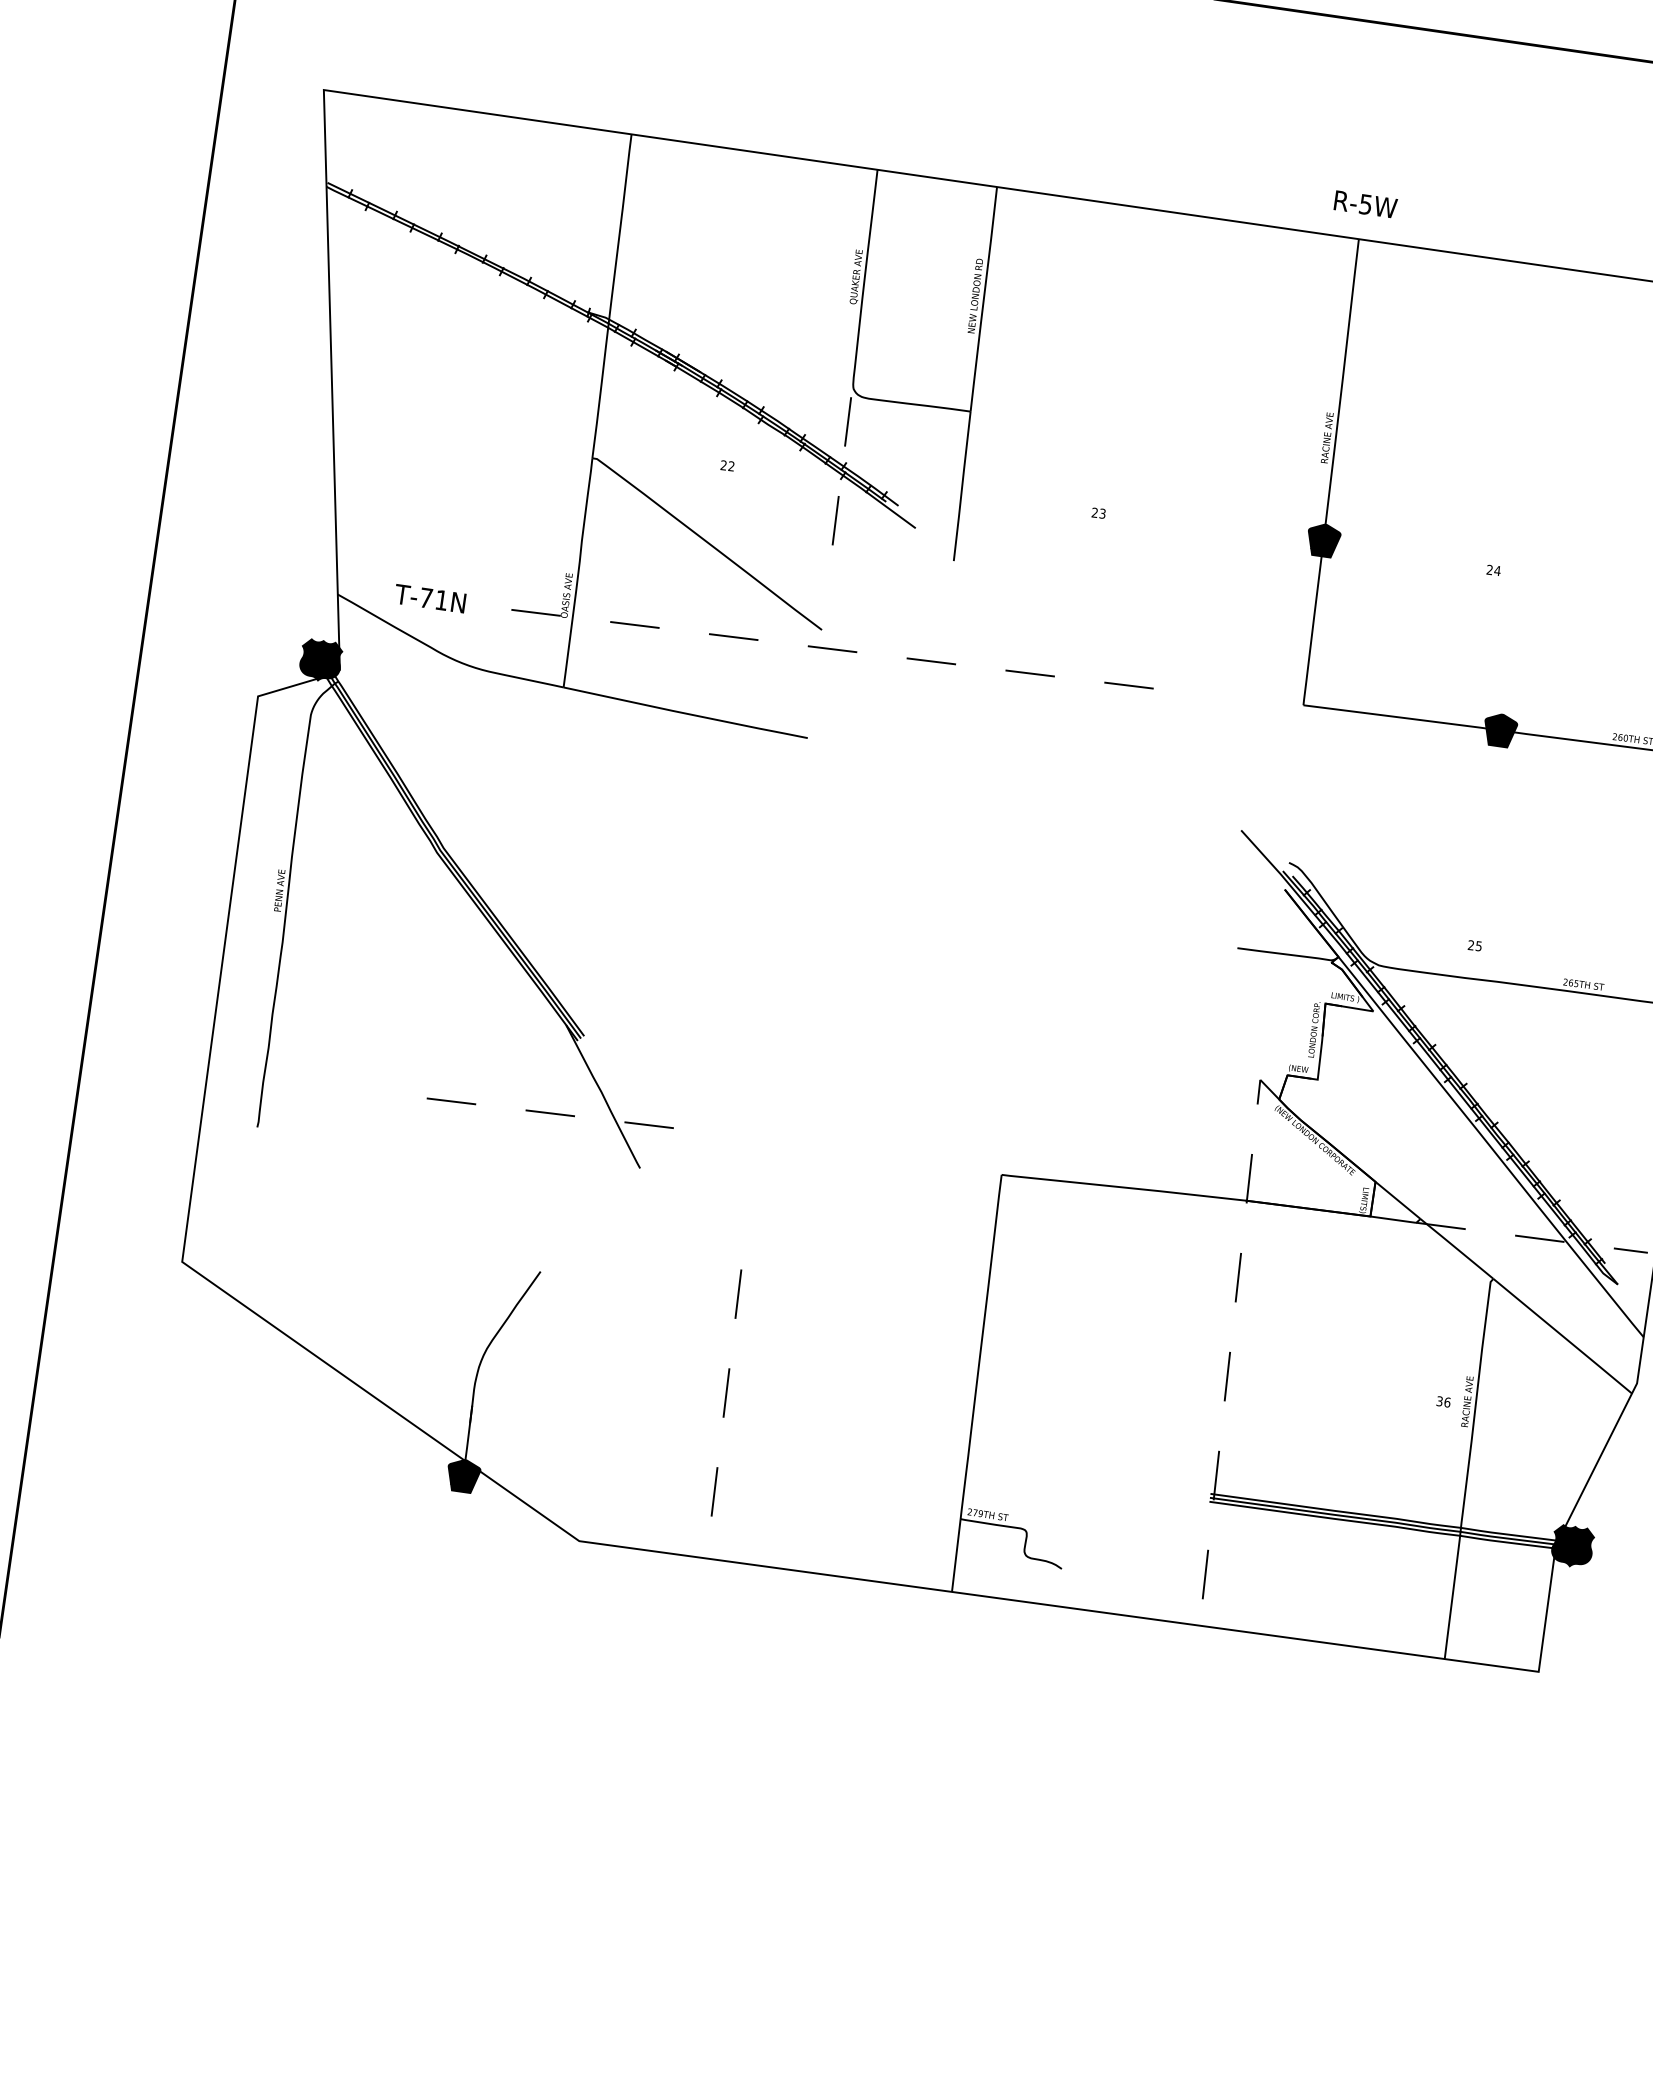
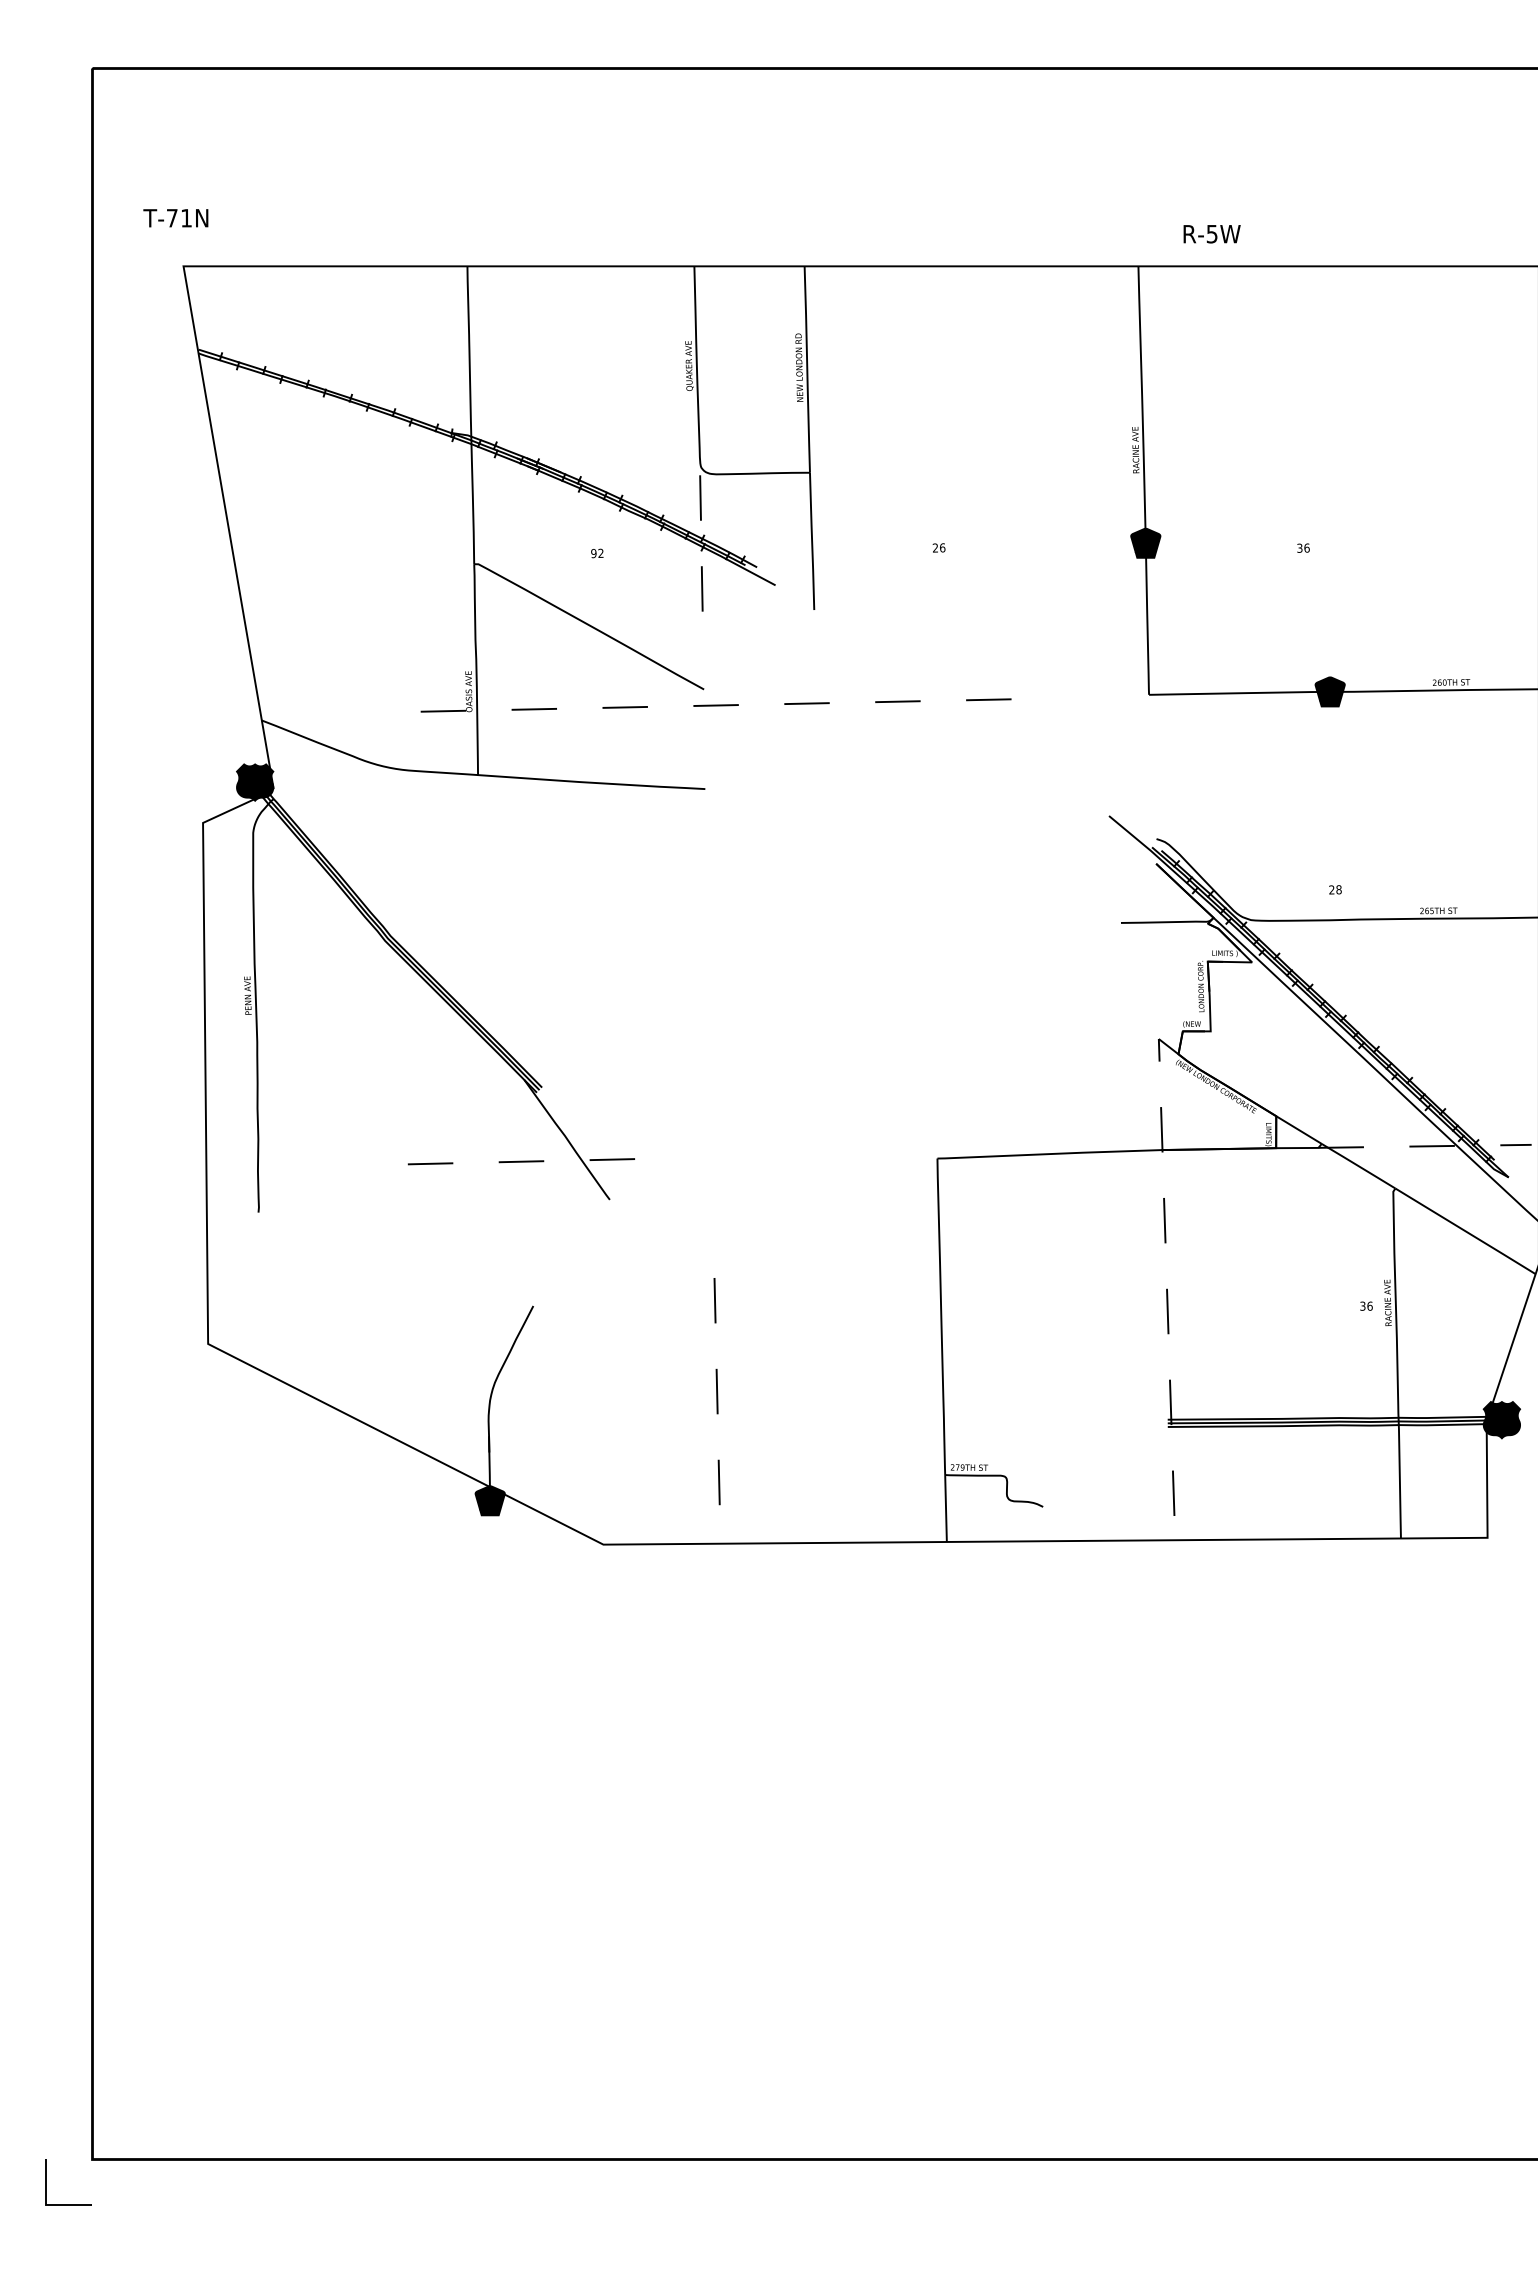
text: (1365, 204) -> (1211, 234), moved
text: (723, 465) -> (593, 553), 22 -> 92
text: (1102, 513) -> (942, 547), 23 -> 26
text: (1493, 569) -> (1303, 547), 24 -> 36
text: (429, 598) -> (175, 218), moved
text: (1478, 945) -> (1338, 889), 25 -> 28

